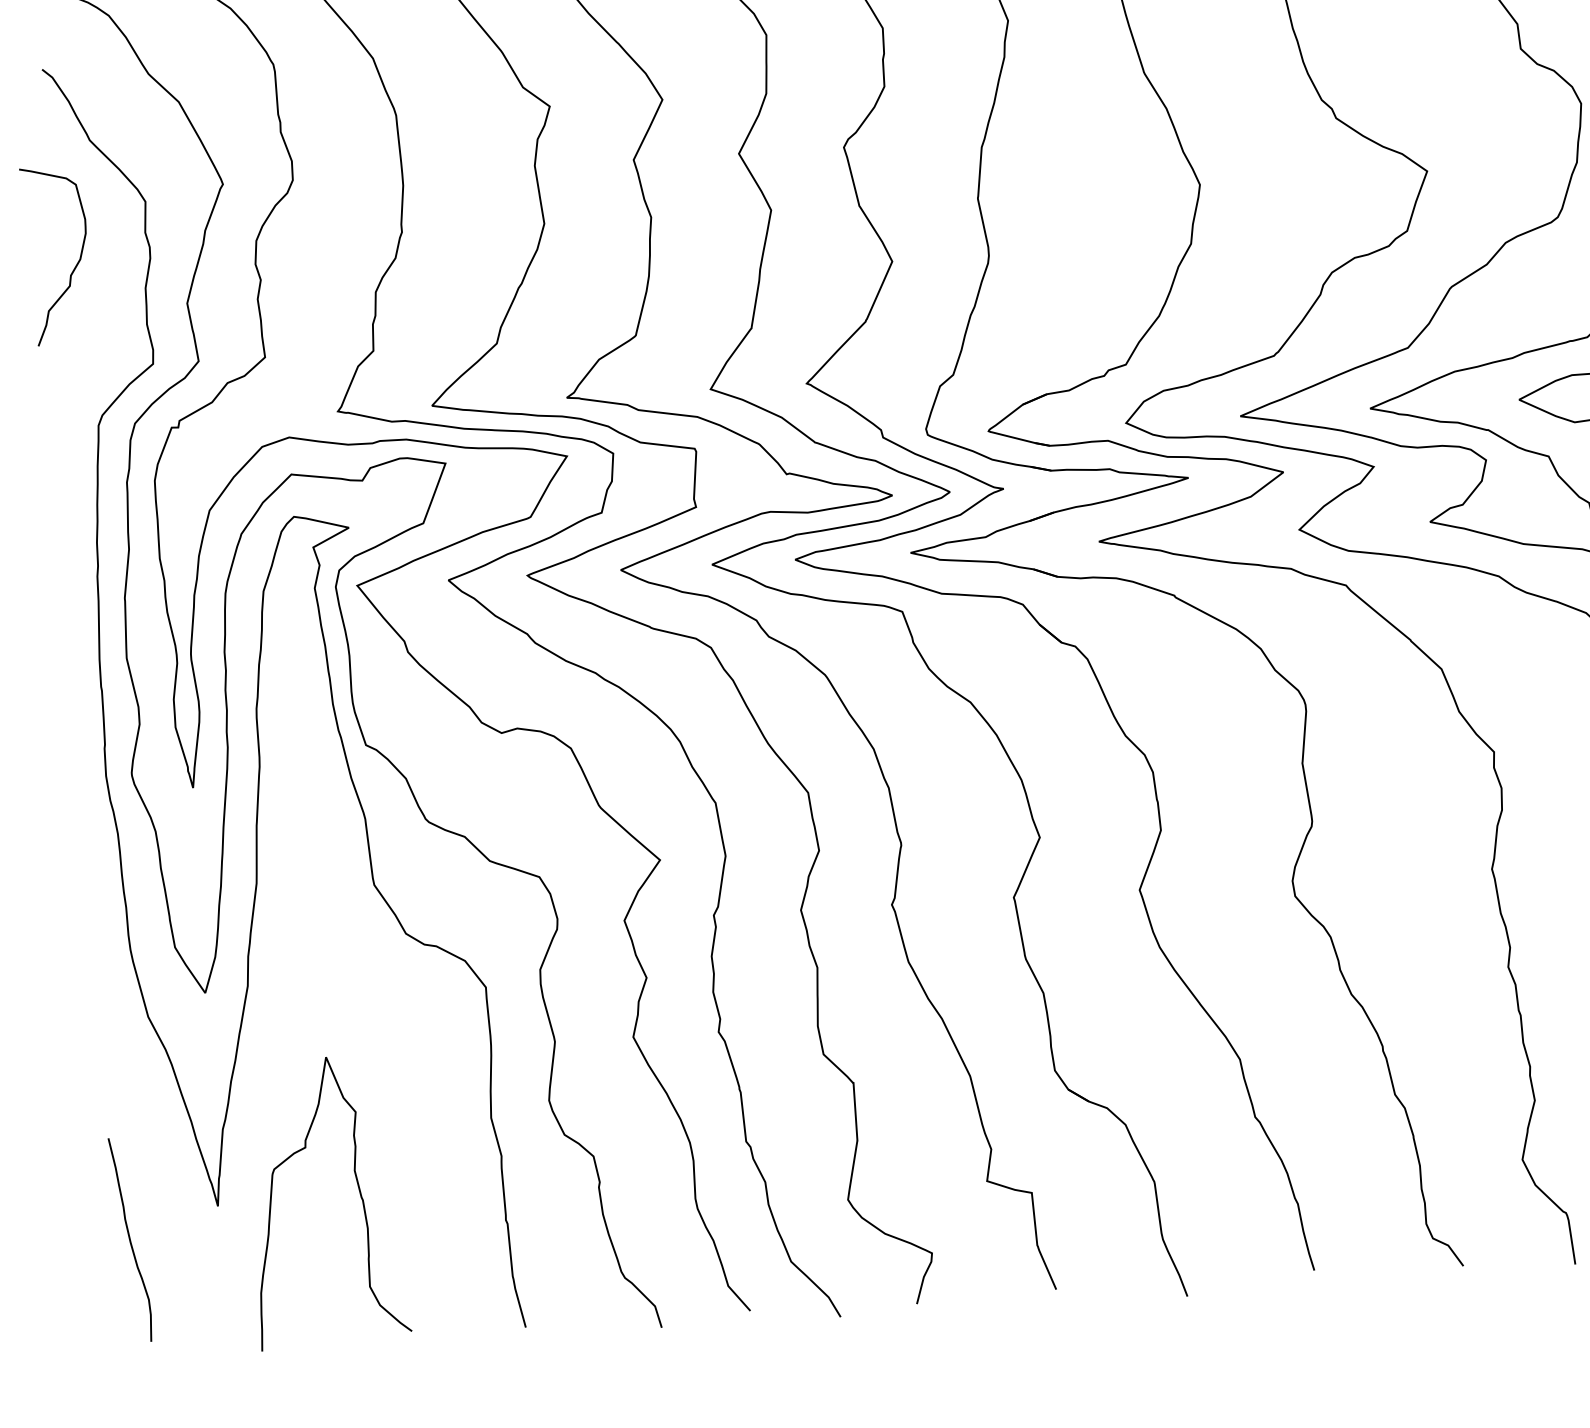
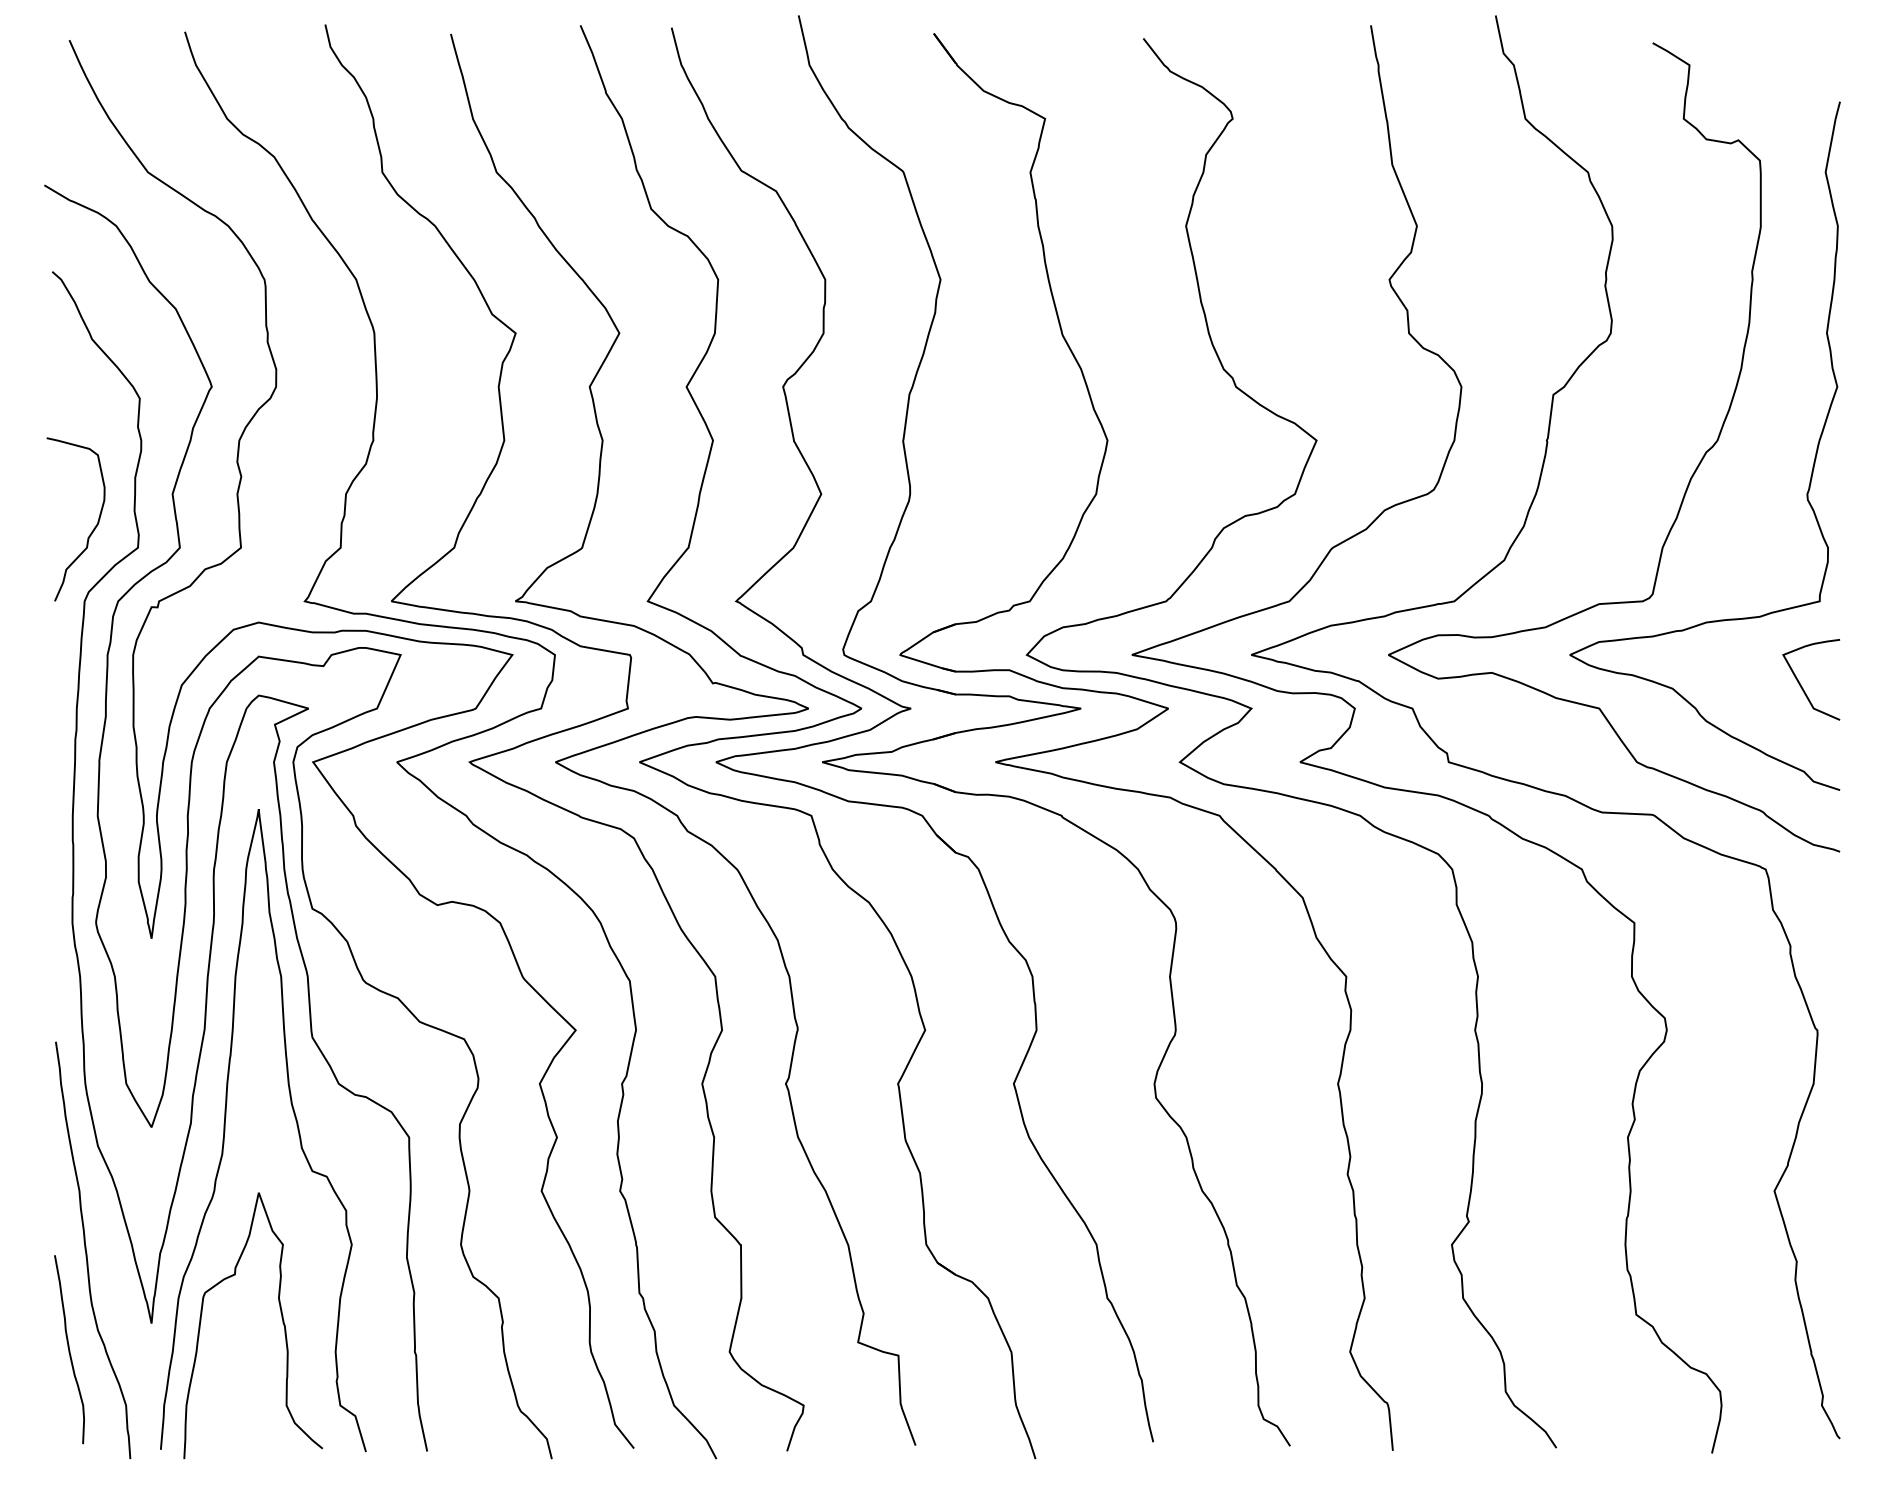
curve: (73, 268) -> (91, 531), moved
curve: (362, 981) -> (296, 1125), added
curve: (143, 1133) -> (87, 1252), added

